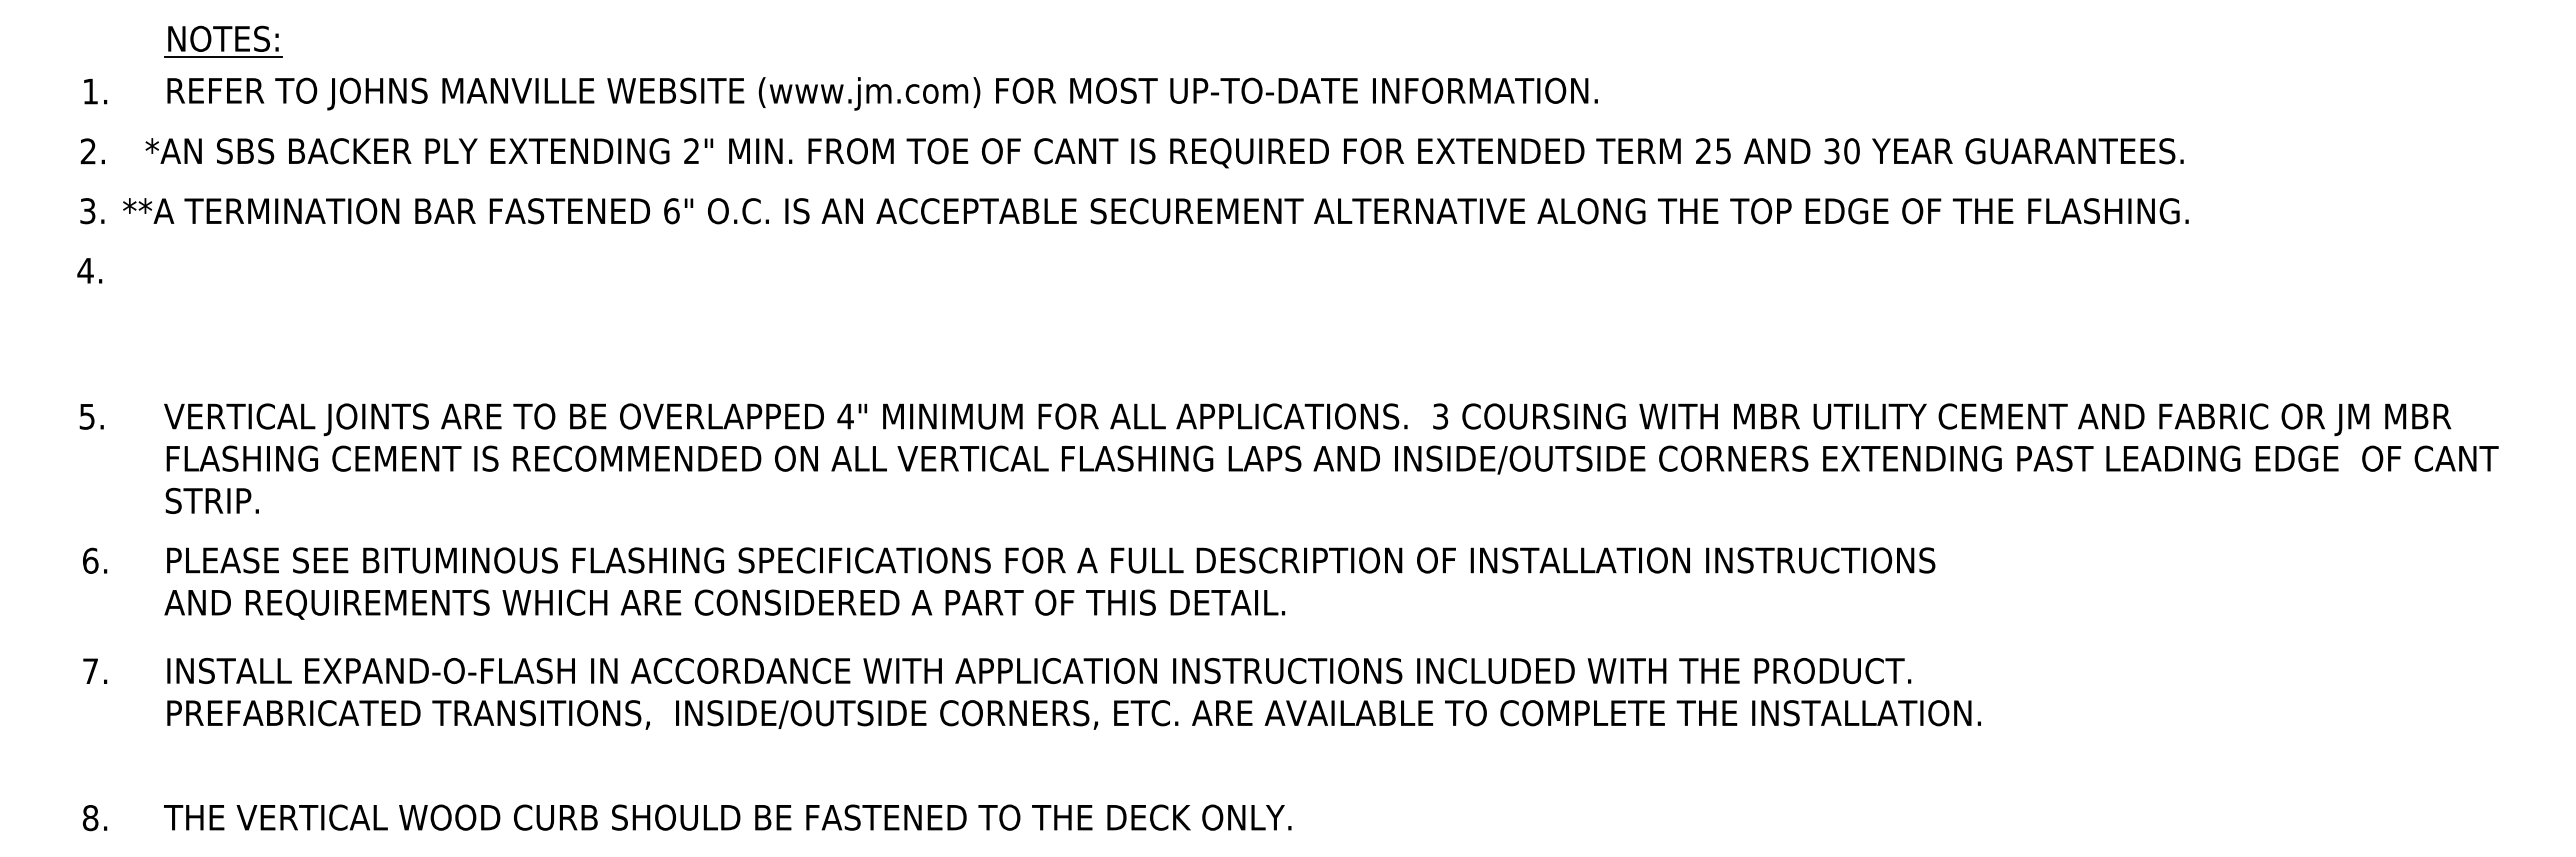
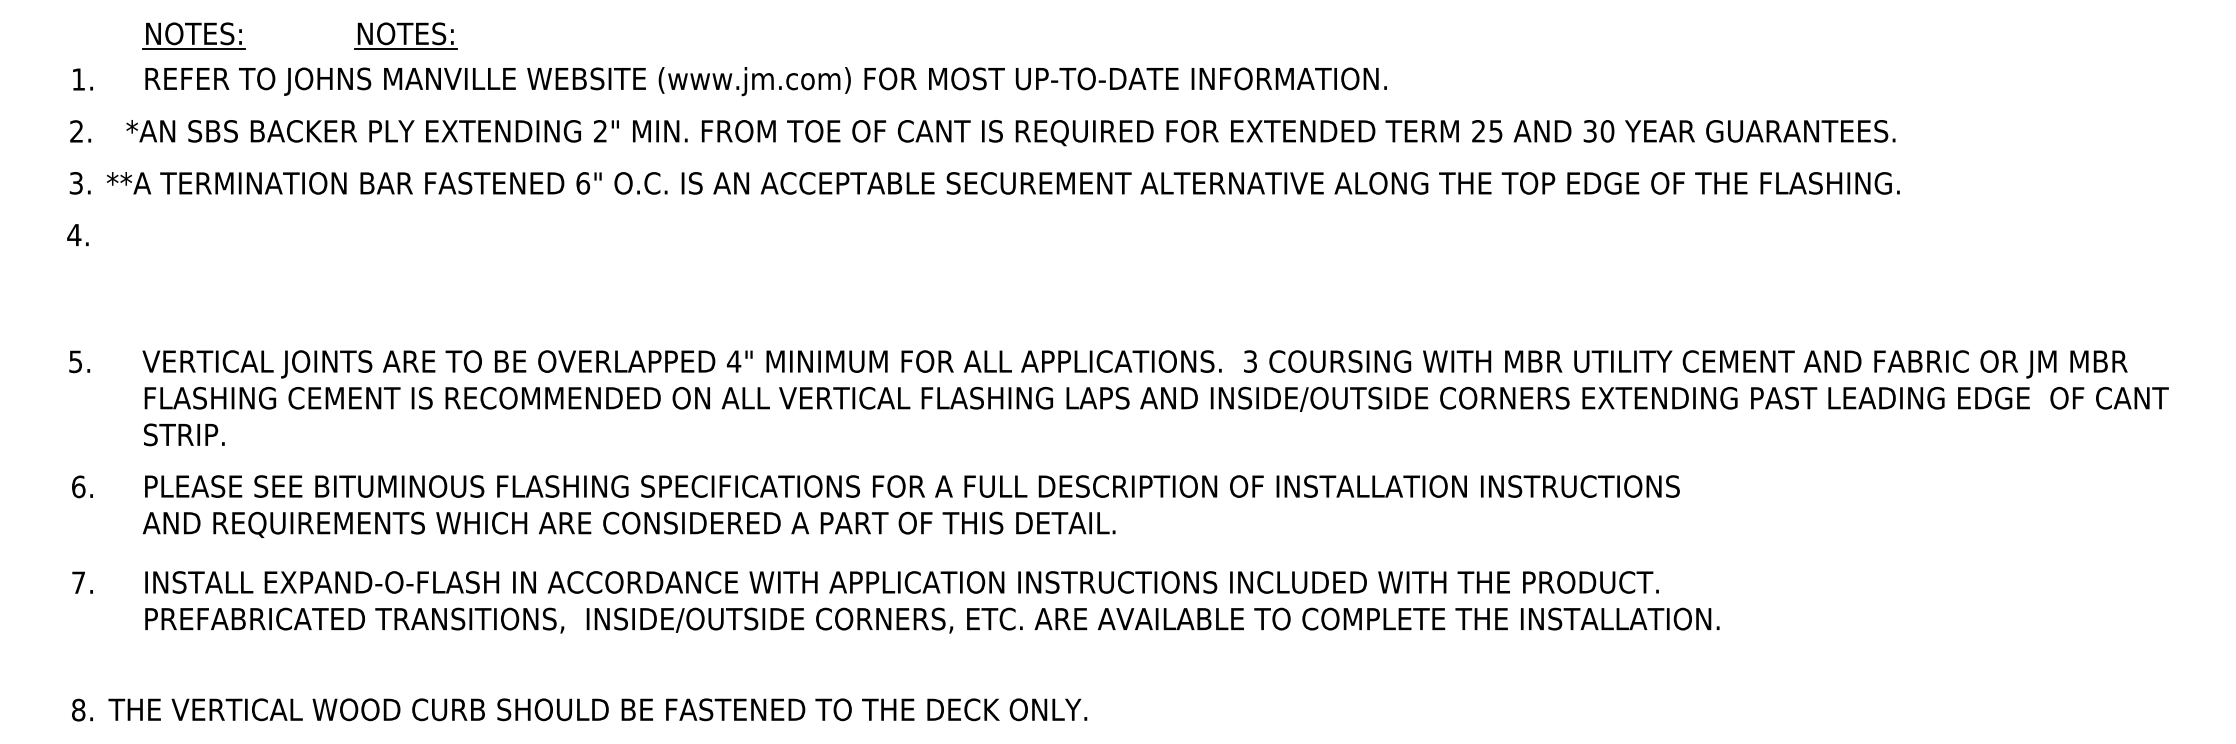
part: (467, 41) -> (405, 36), added
text: (727, 817) -> (597, 709), moved

